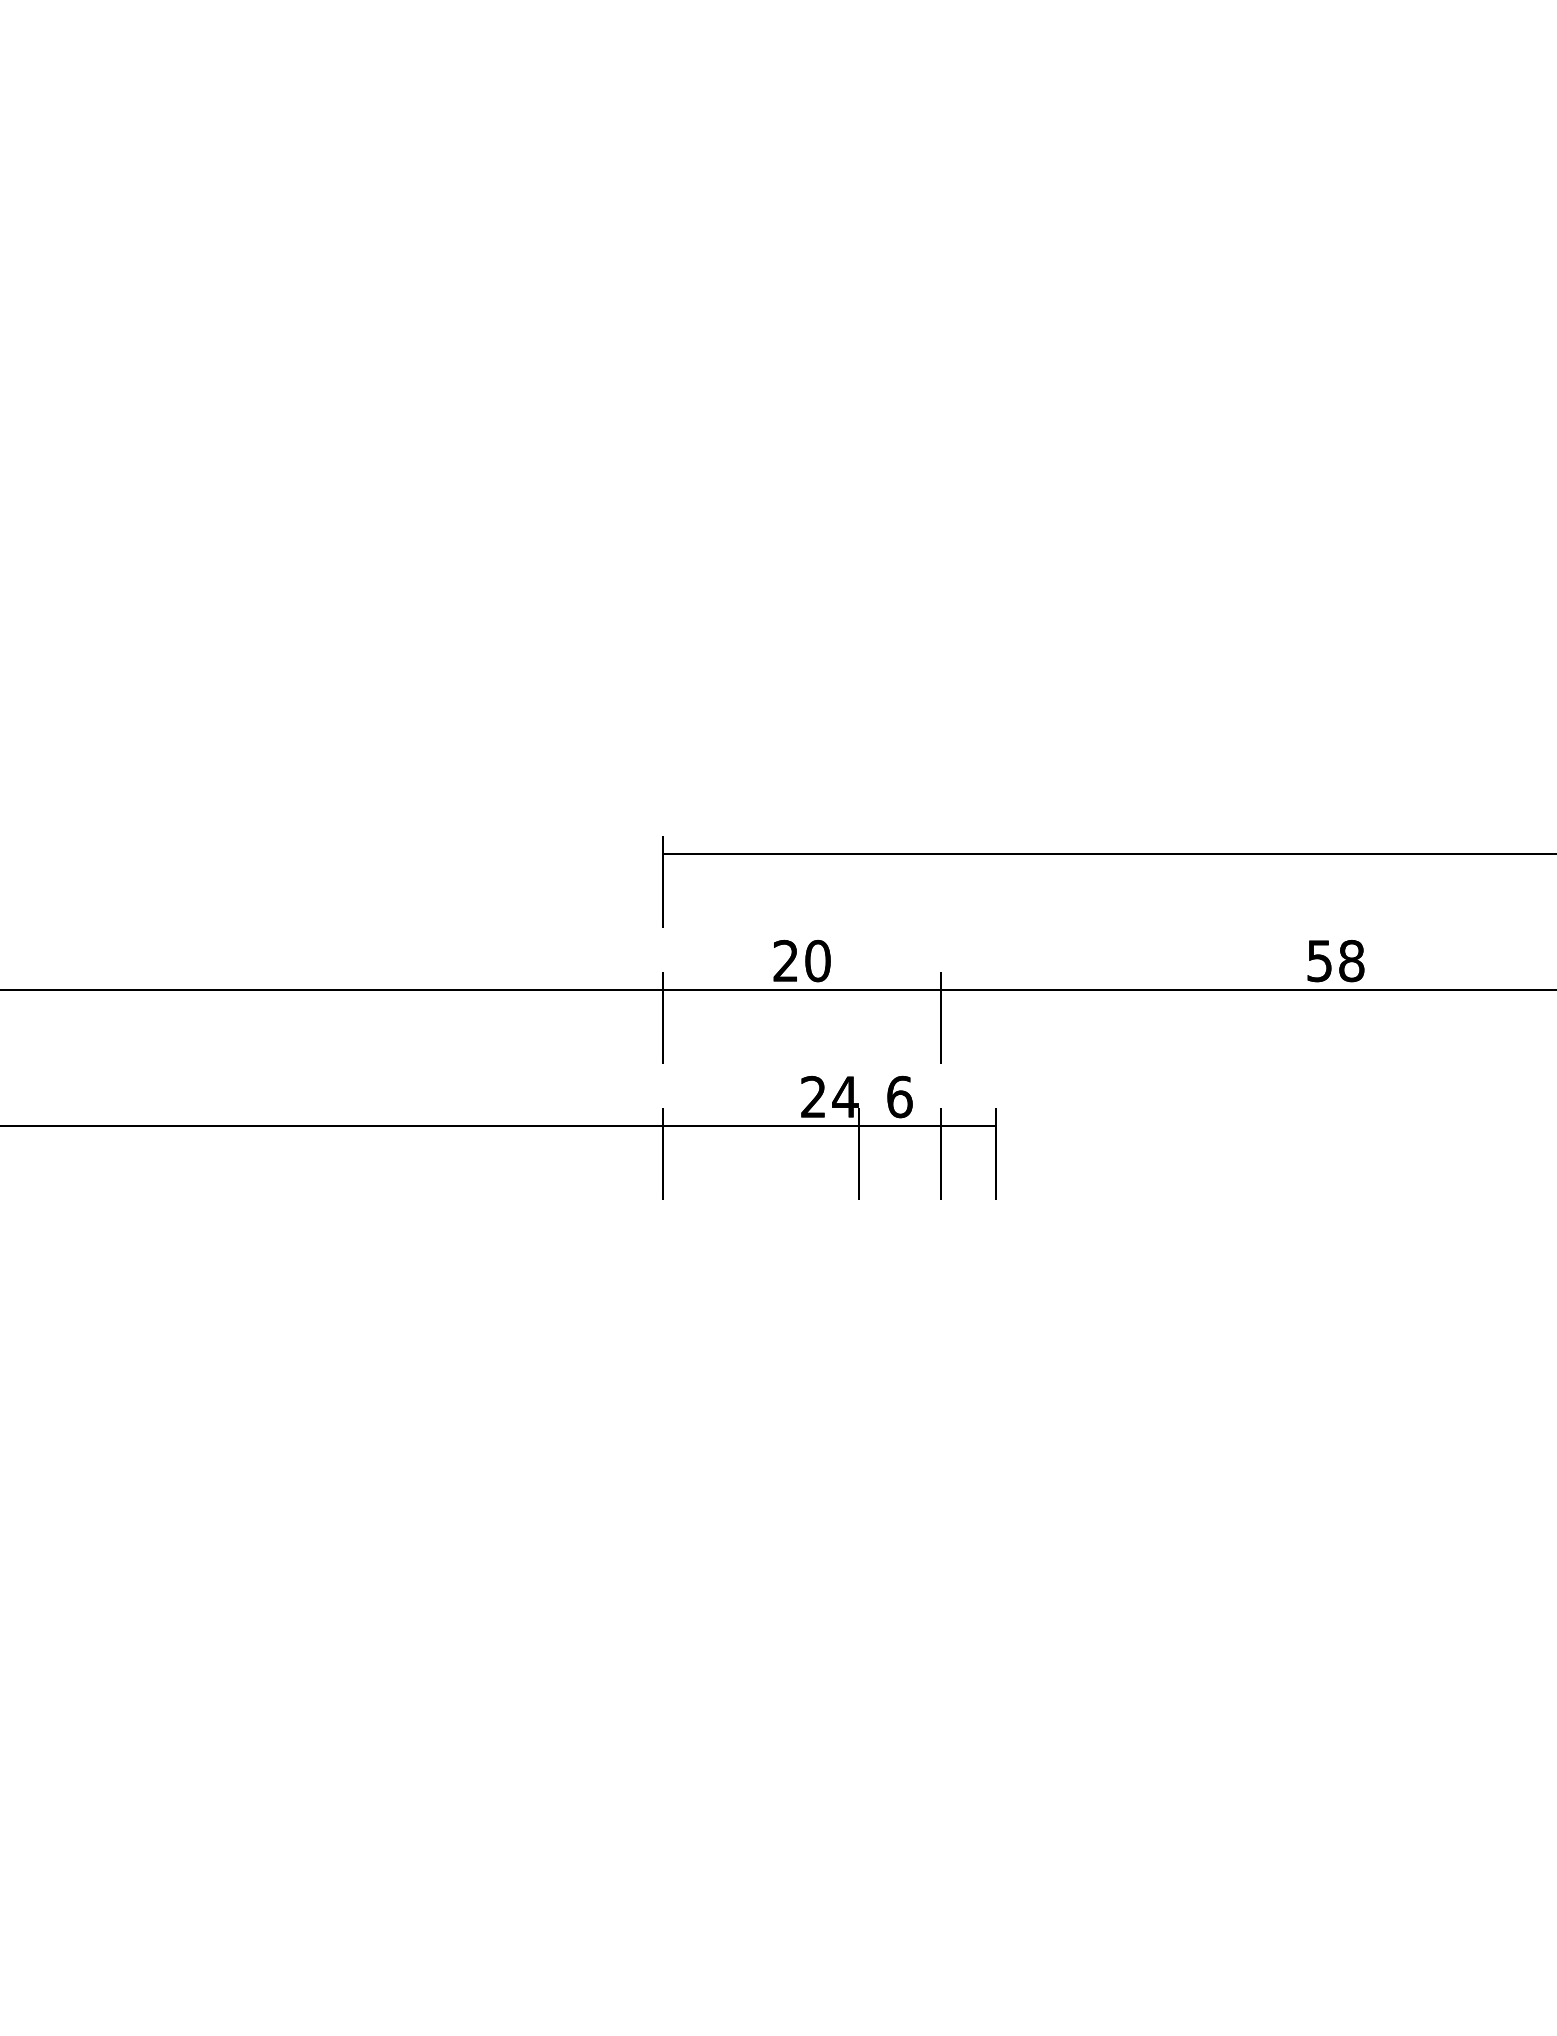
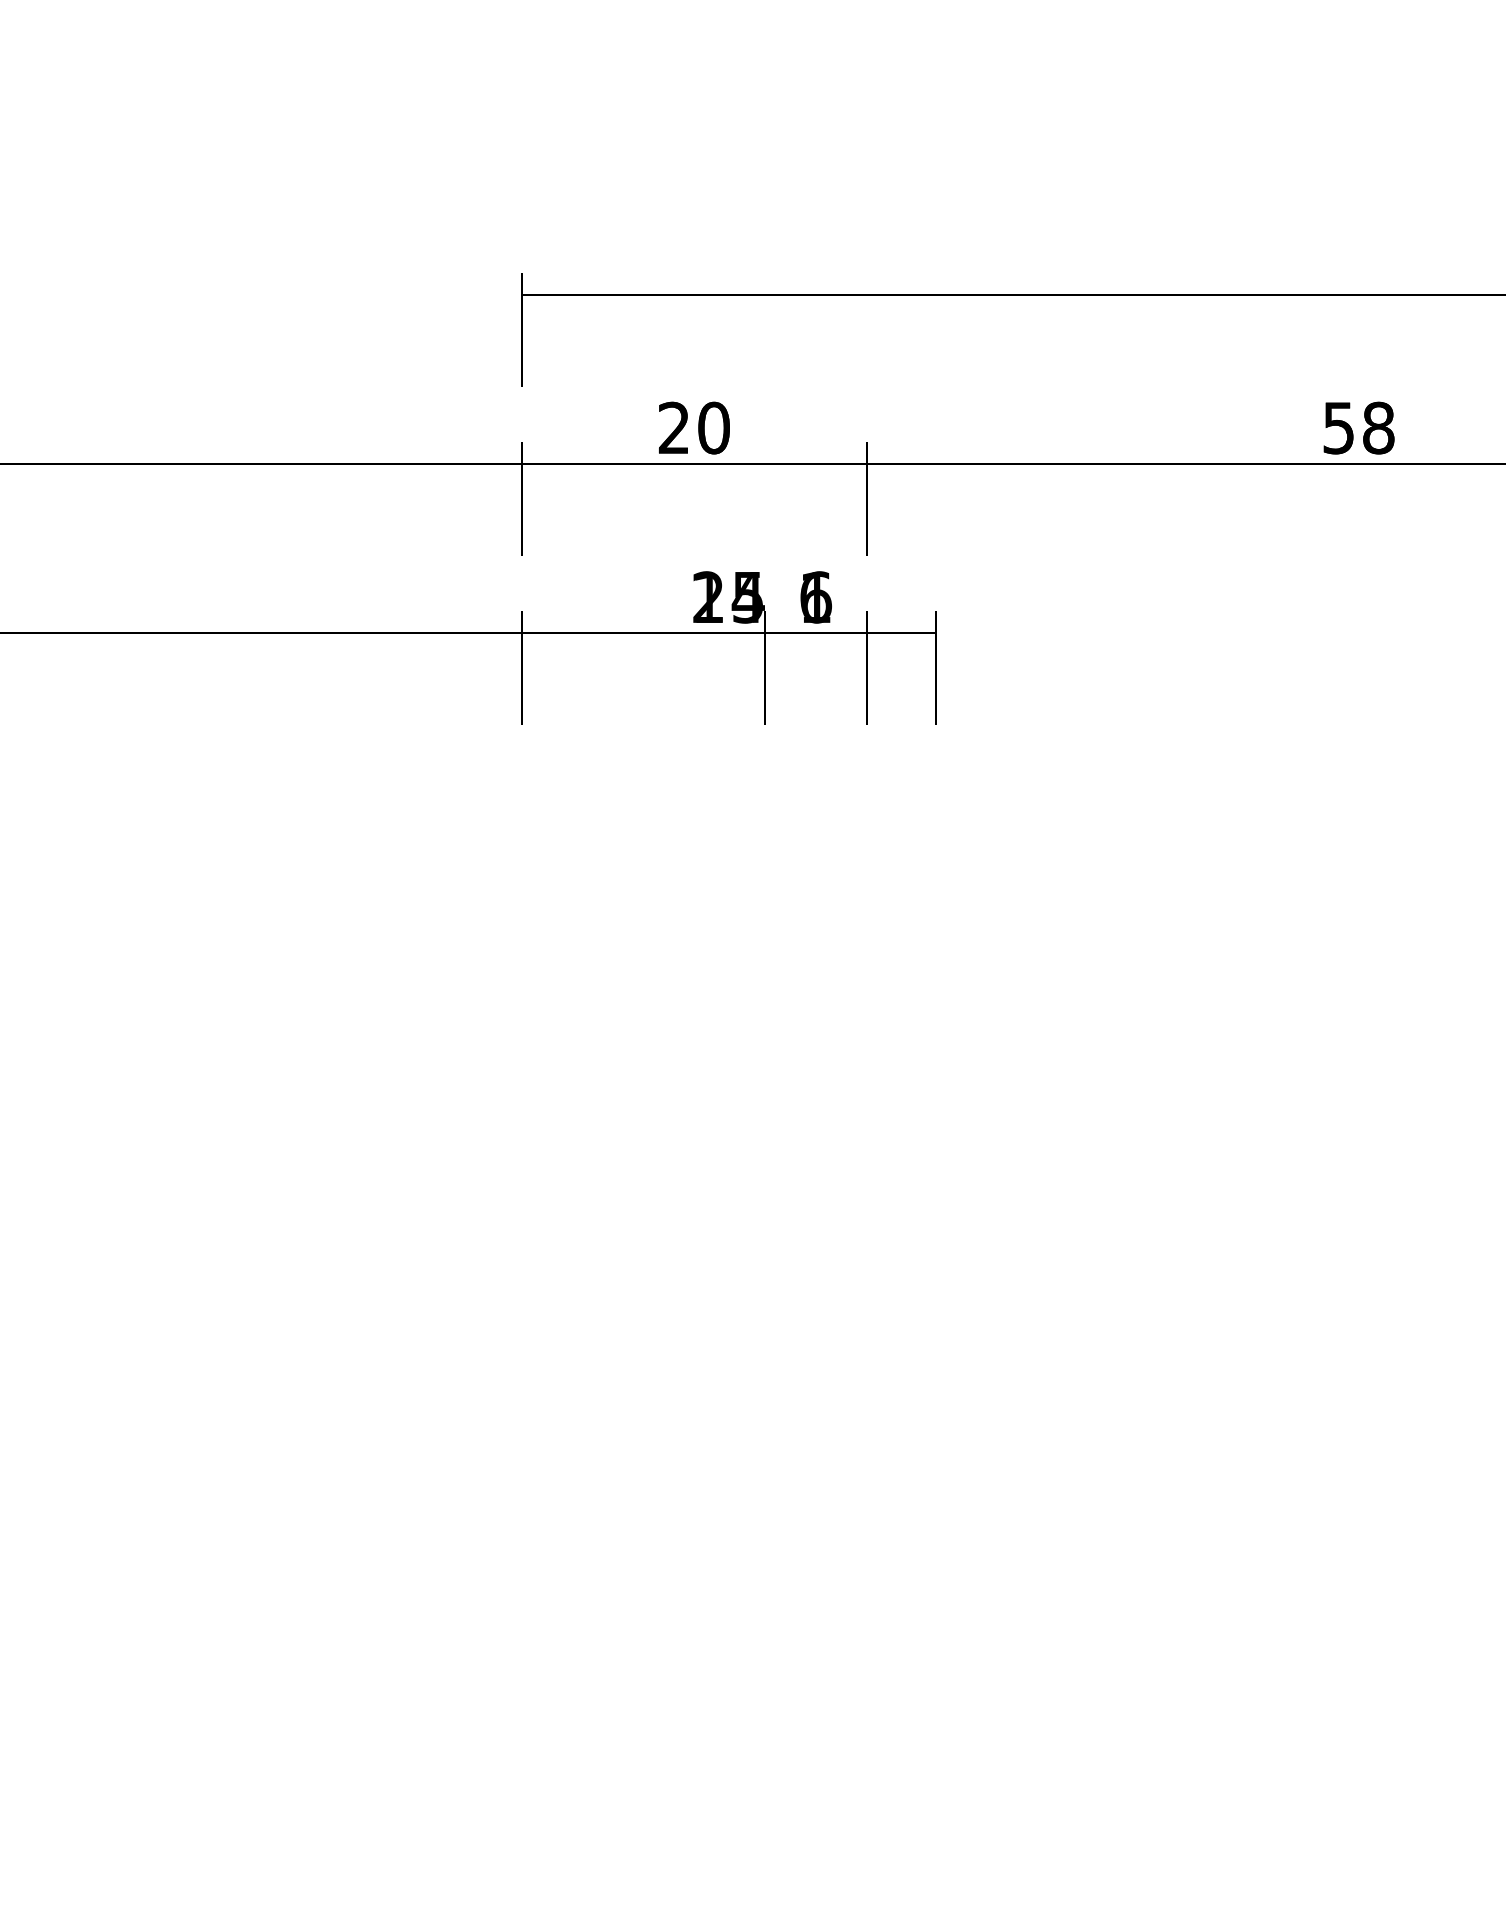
text: (829, 1097) -> (728, 598), 24 -> 15
text: (899, 1097) -> (815, 598), 6 -> 1

